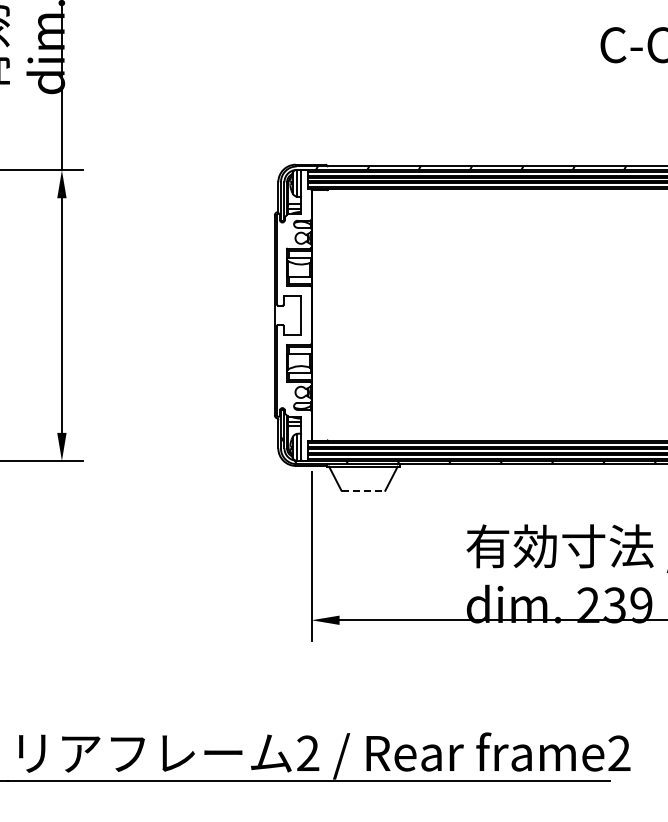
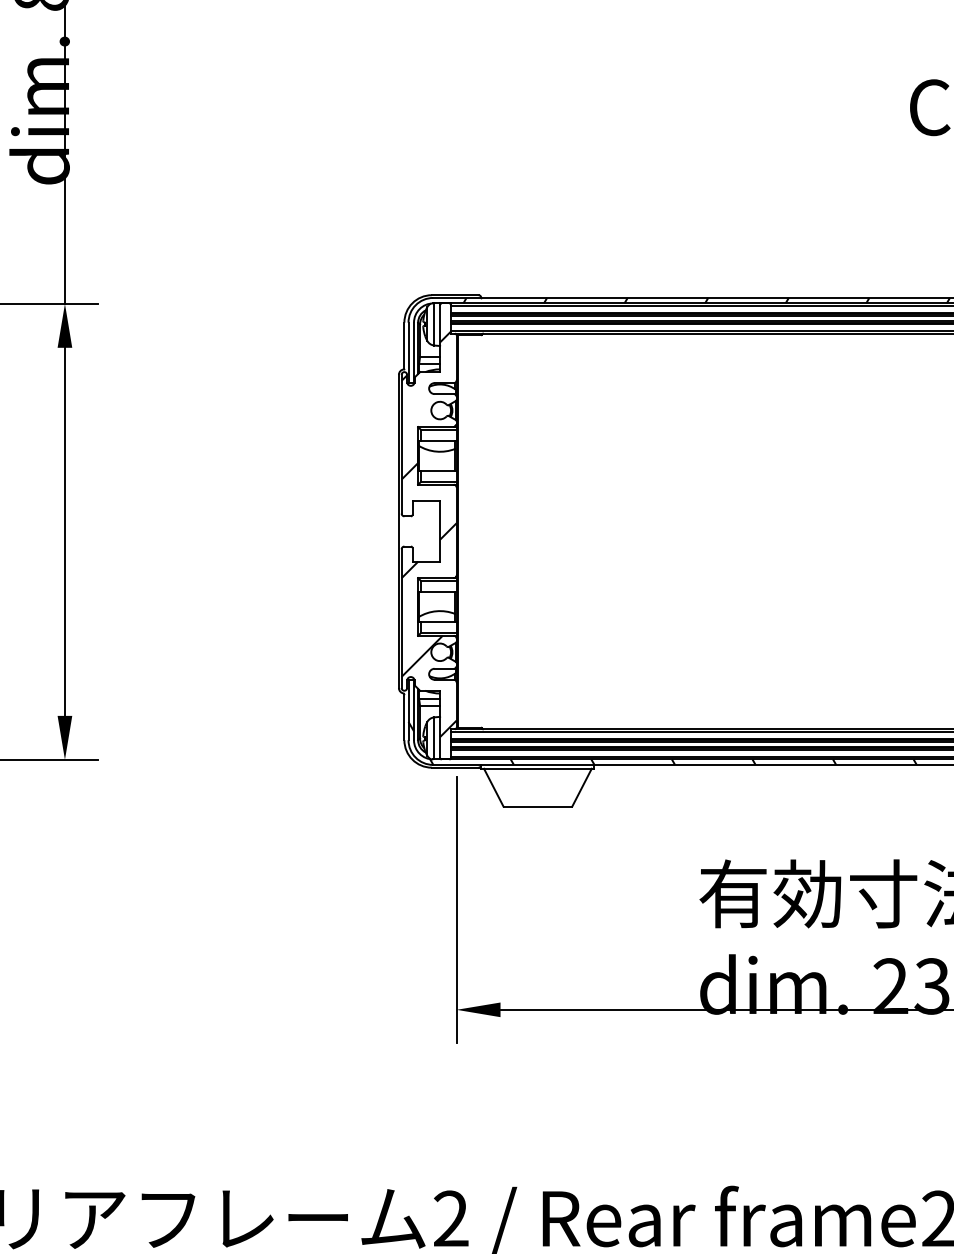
hatch: (293, 316) -> (428, 533), added
line: (363, 490) -> (538, 806), dashed -> solid

